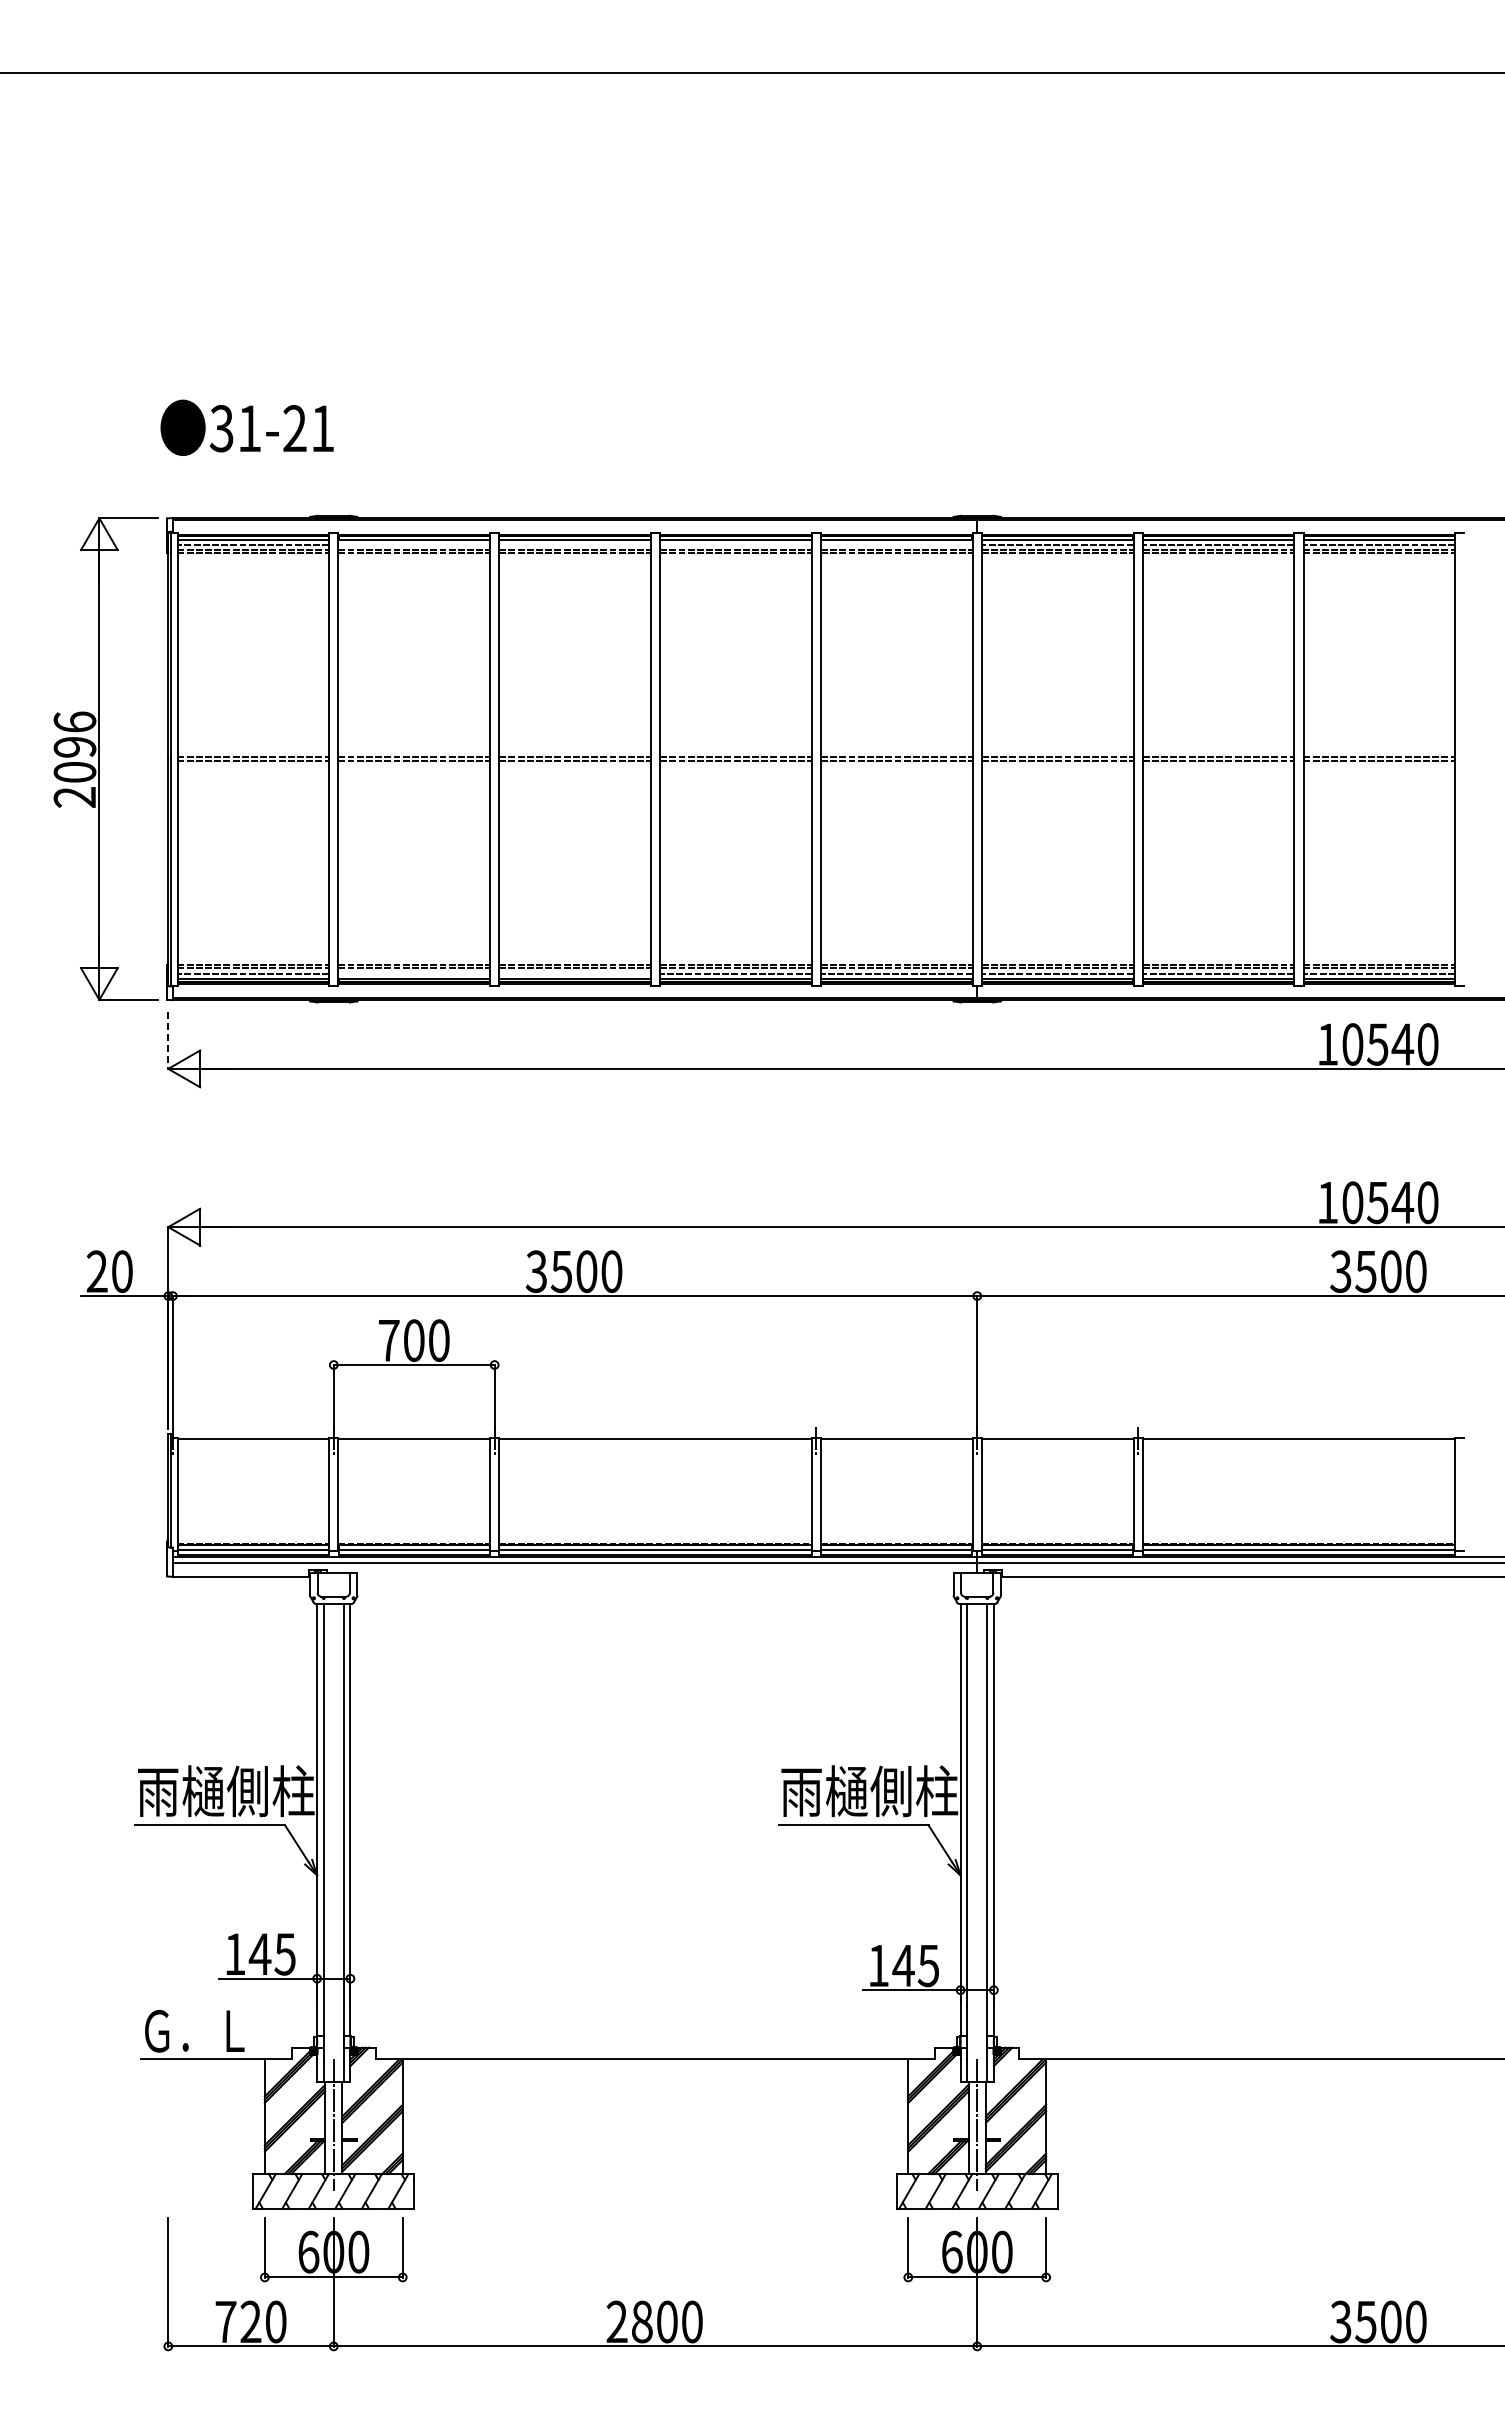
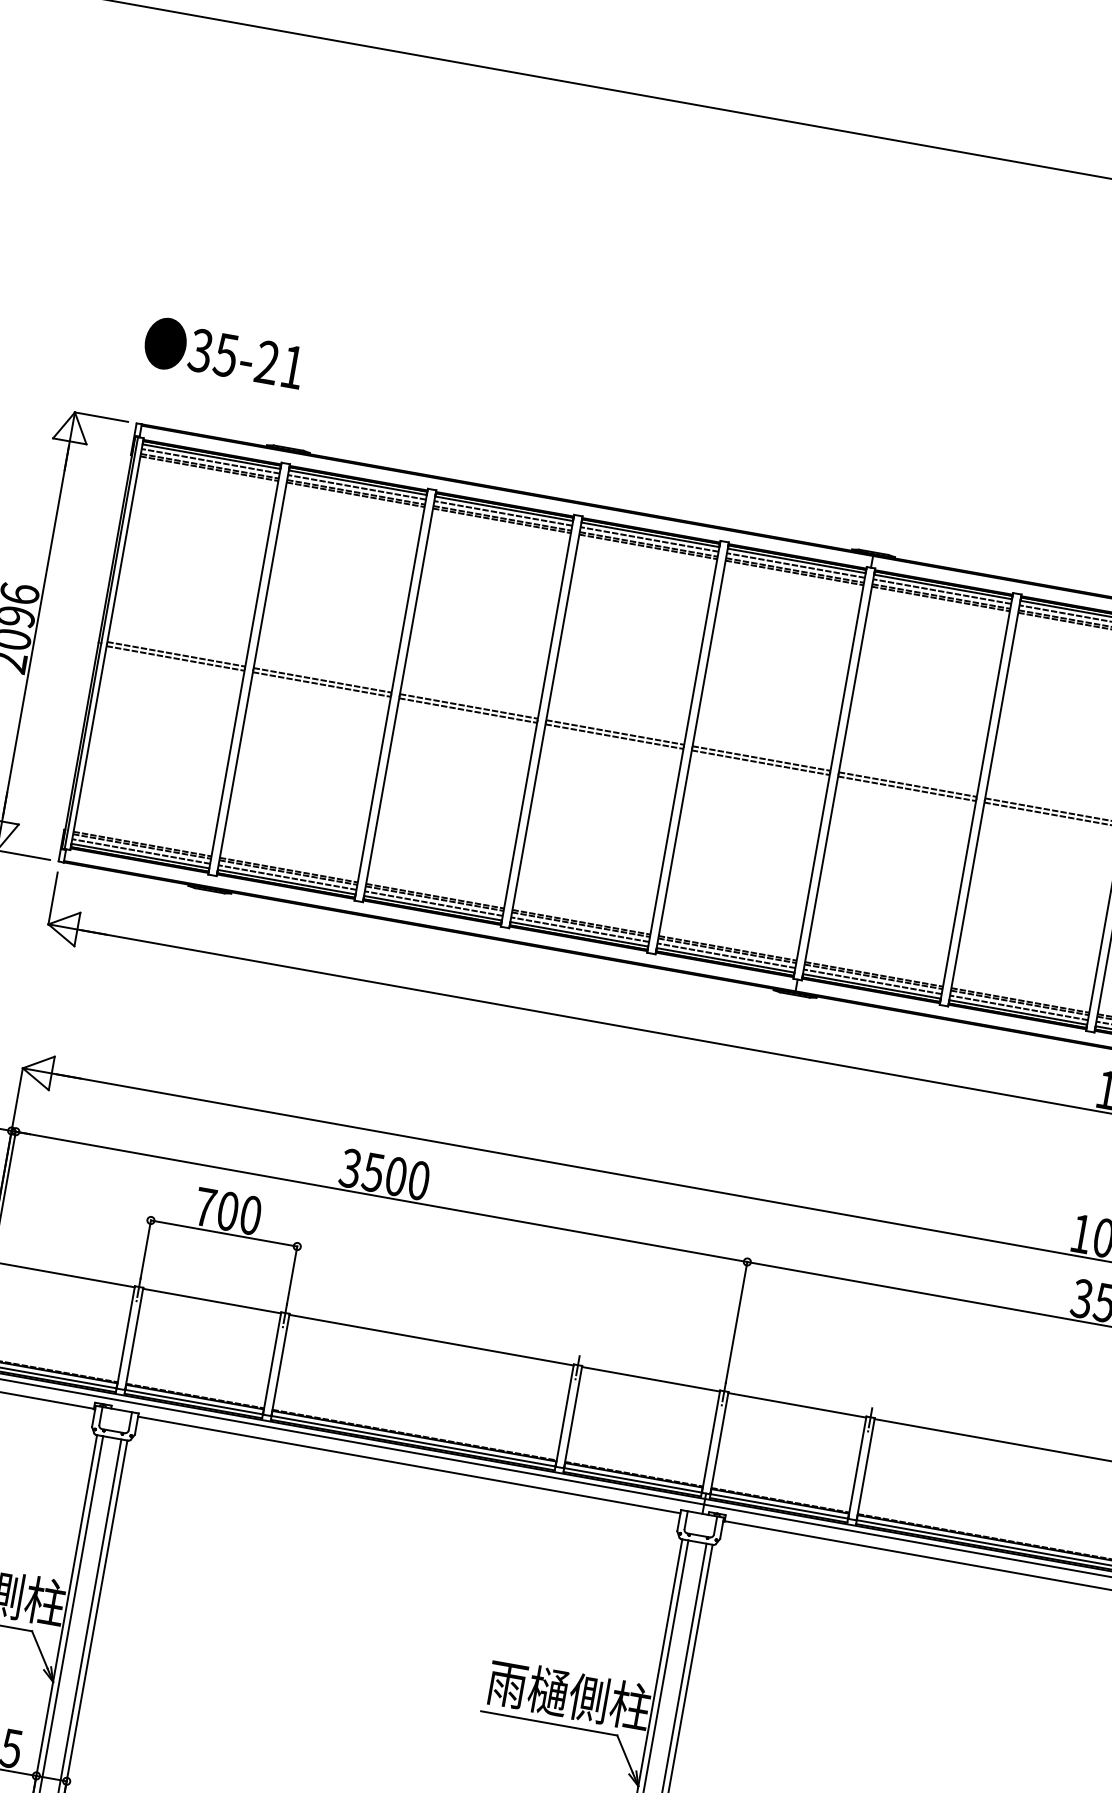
text: (249, 428) -> (226, 355), 31-21 -> 35-21
line: (414, 544) -> (357, 487), added
line: (574, 544) -> (502, 513), added
line: (735, 544) -> (649, 539), added
line: (896, 544) -> (795, 565), added
line: (414, 973) -> (287, 877), added
line: (574, 973) -> (433, 903), added
line: (168, 1040) -> (53, 898), dashed -> solid
line: (655, 1576) -> (409, 1464), added

